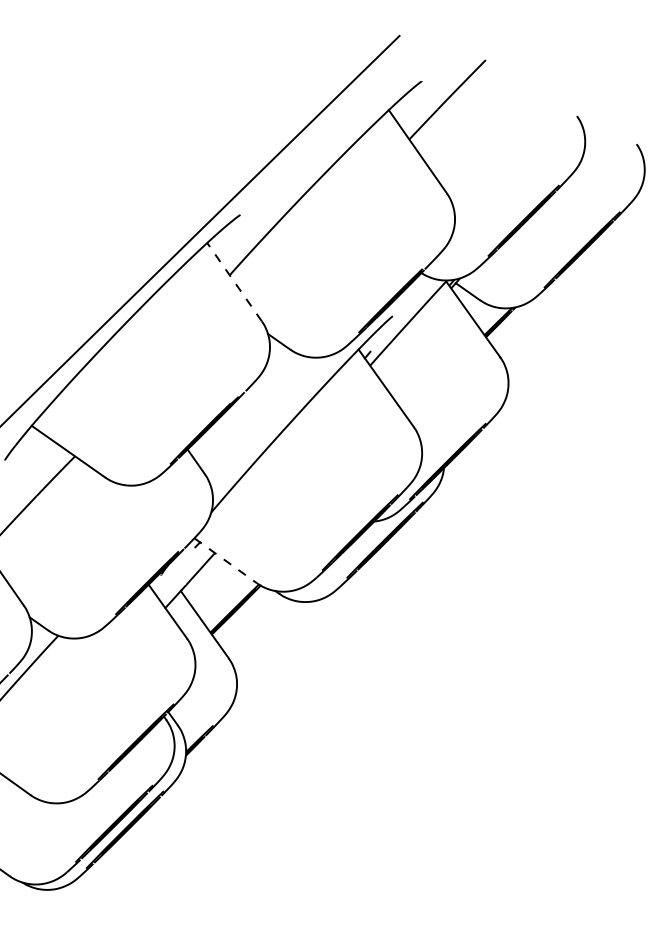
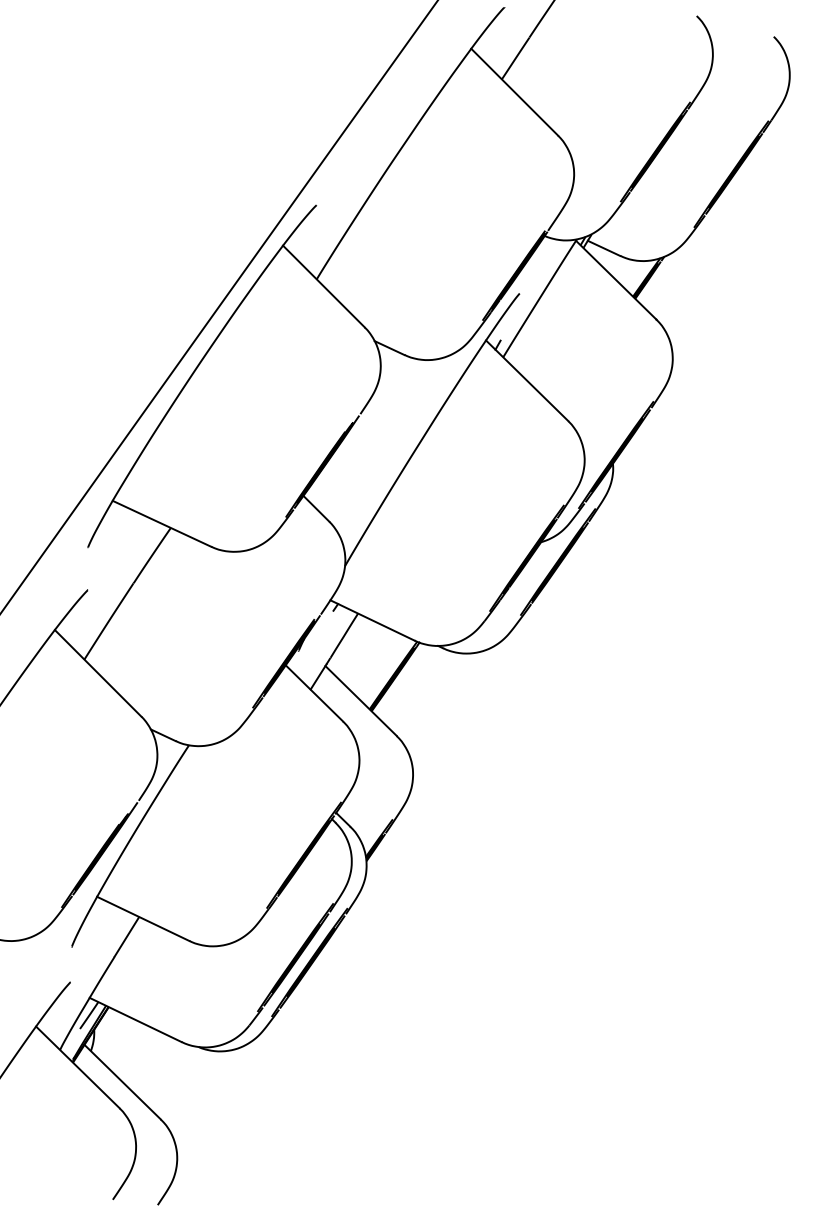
line: (234, 282) -> (323, 286), dashed -> solid
line: (225, 560) -> (372, 620), dashed -> solid

